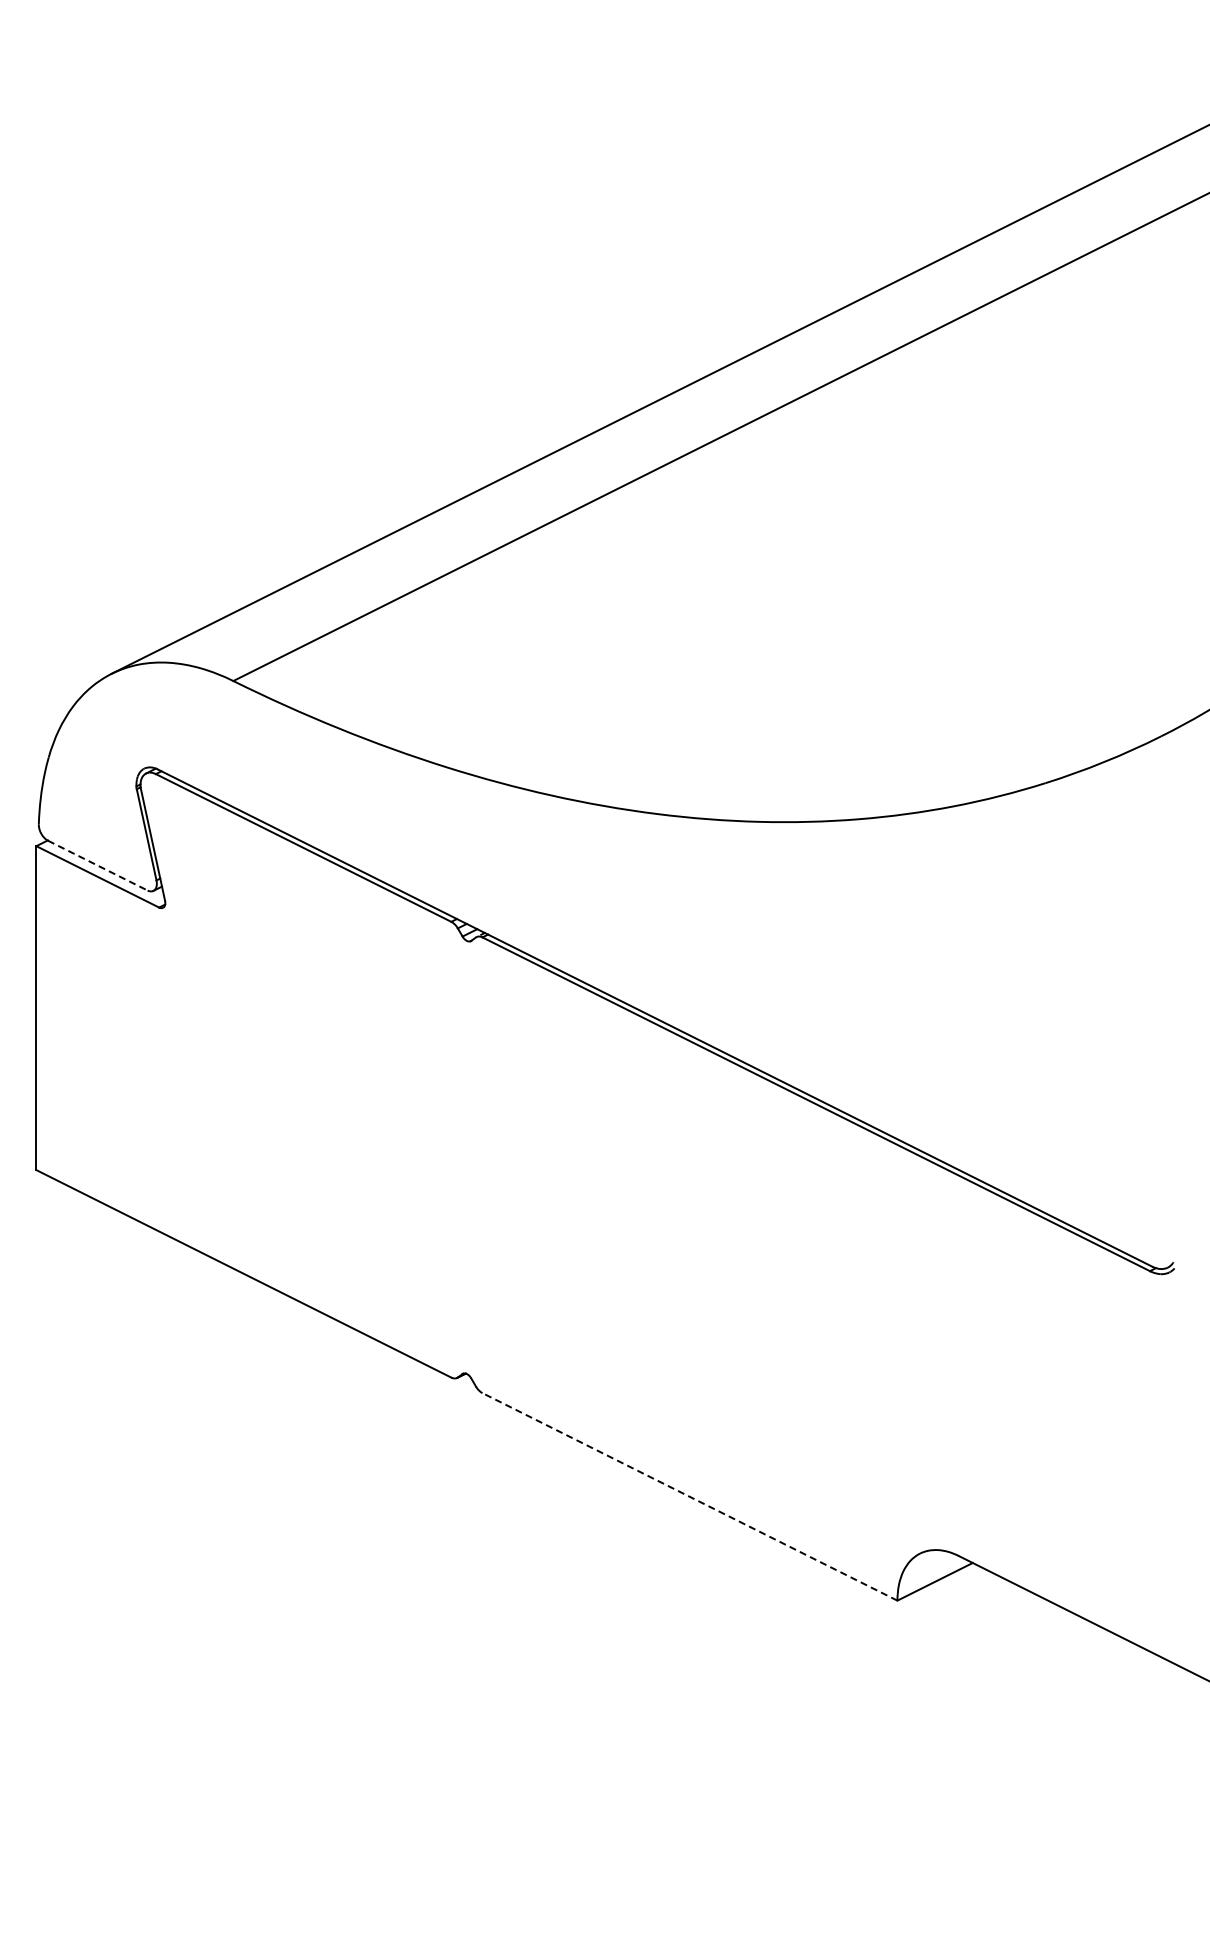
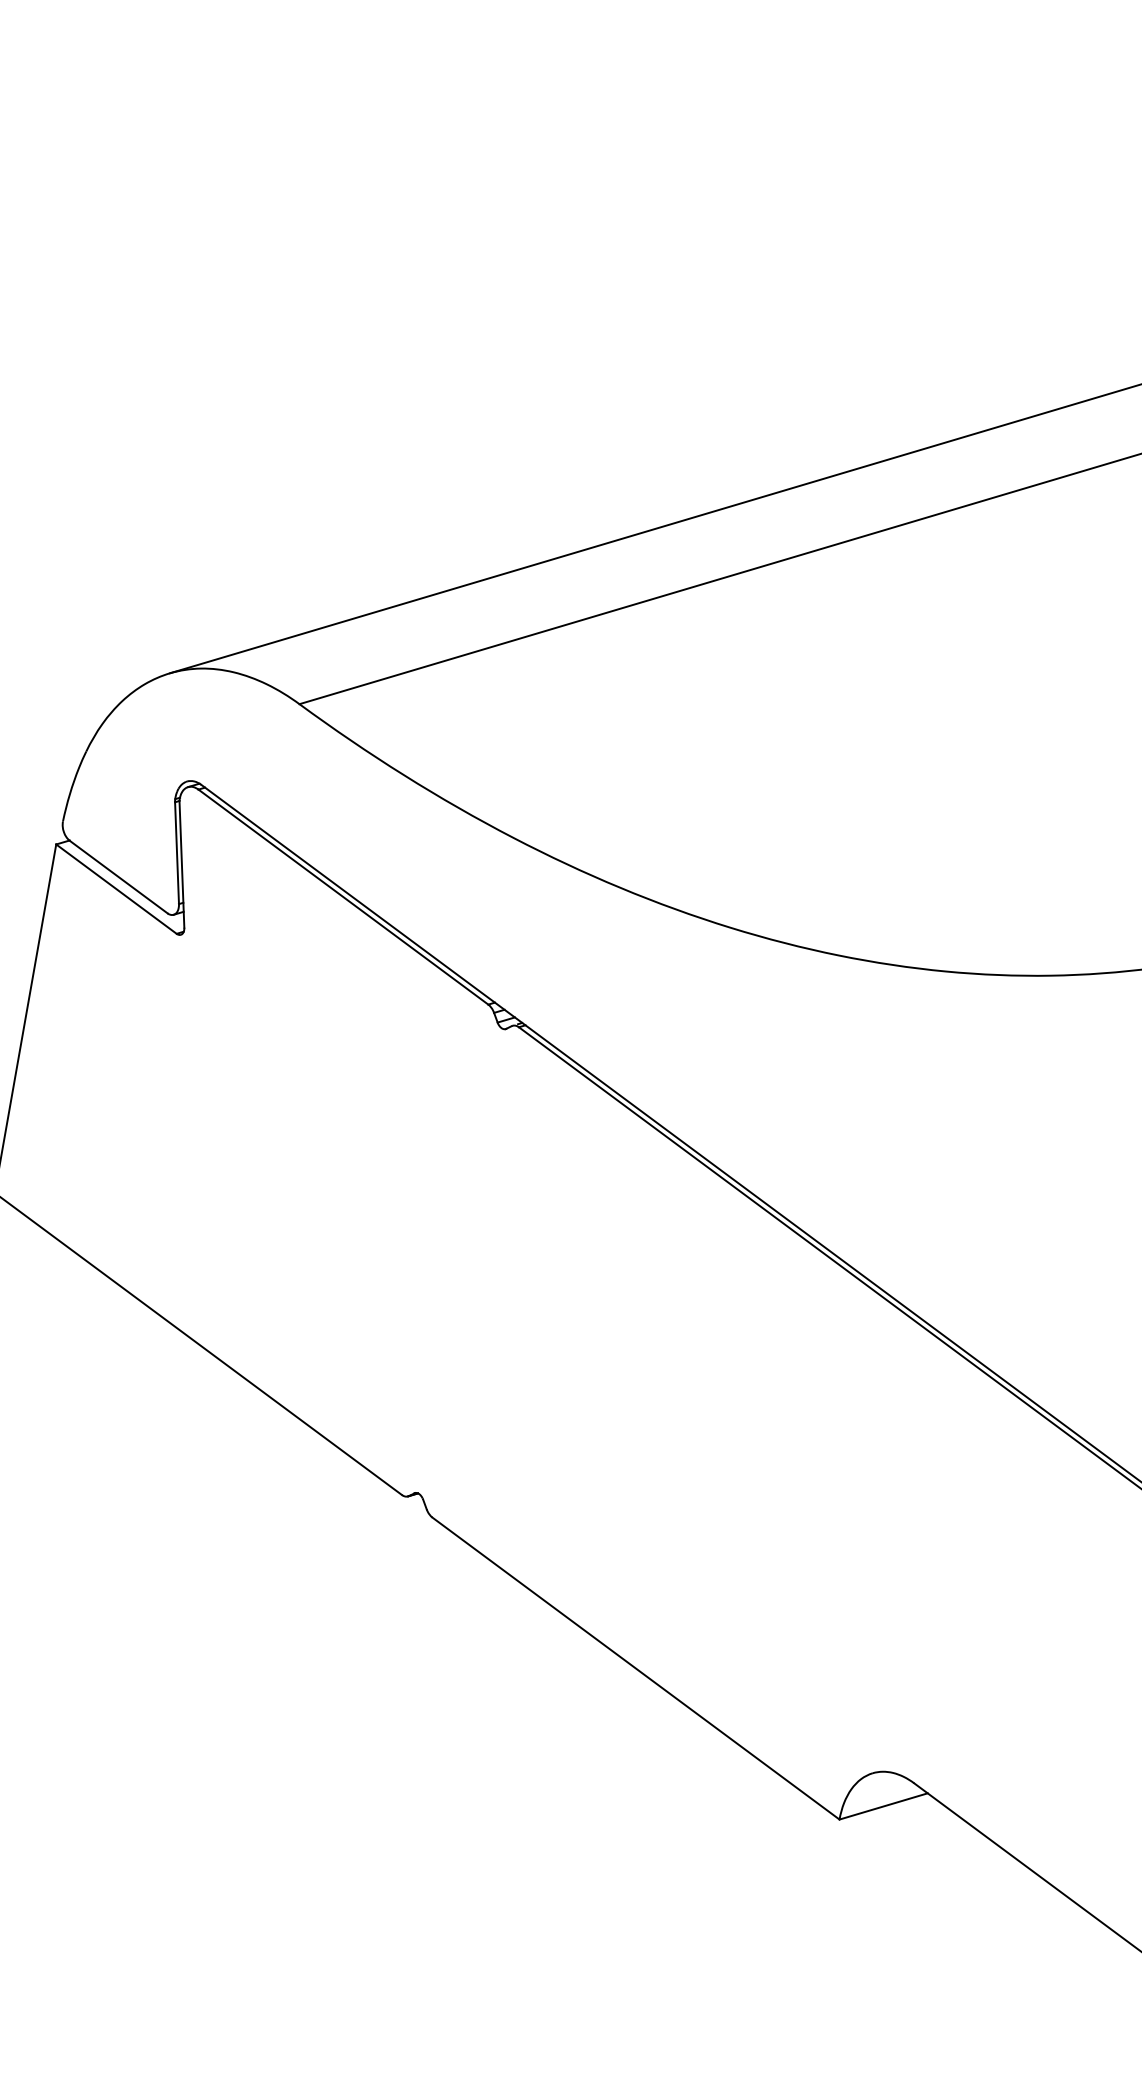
line: (97, 865) -> (118, 876), dashed -> solid
line: (689, 1496) -> (635, 1668), dashed -> solid

